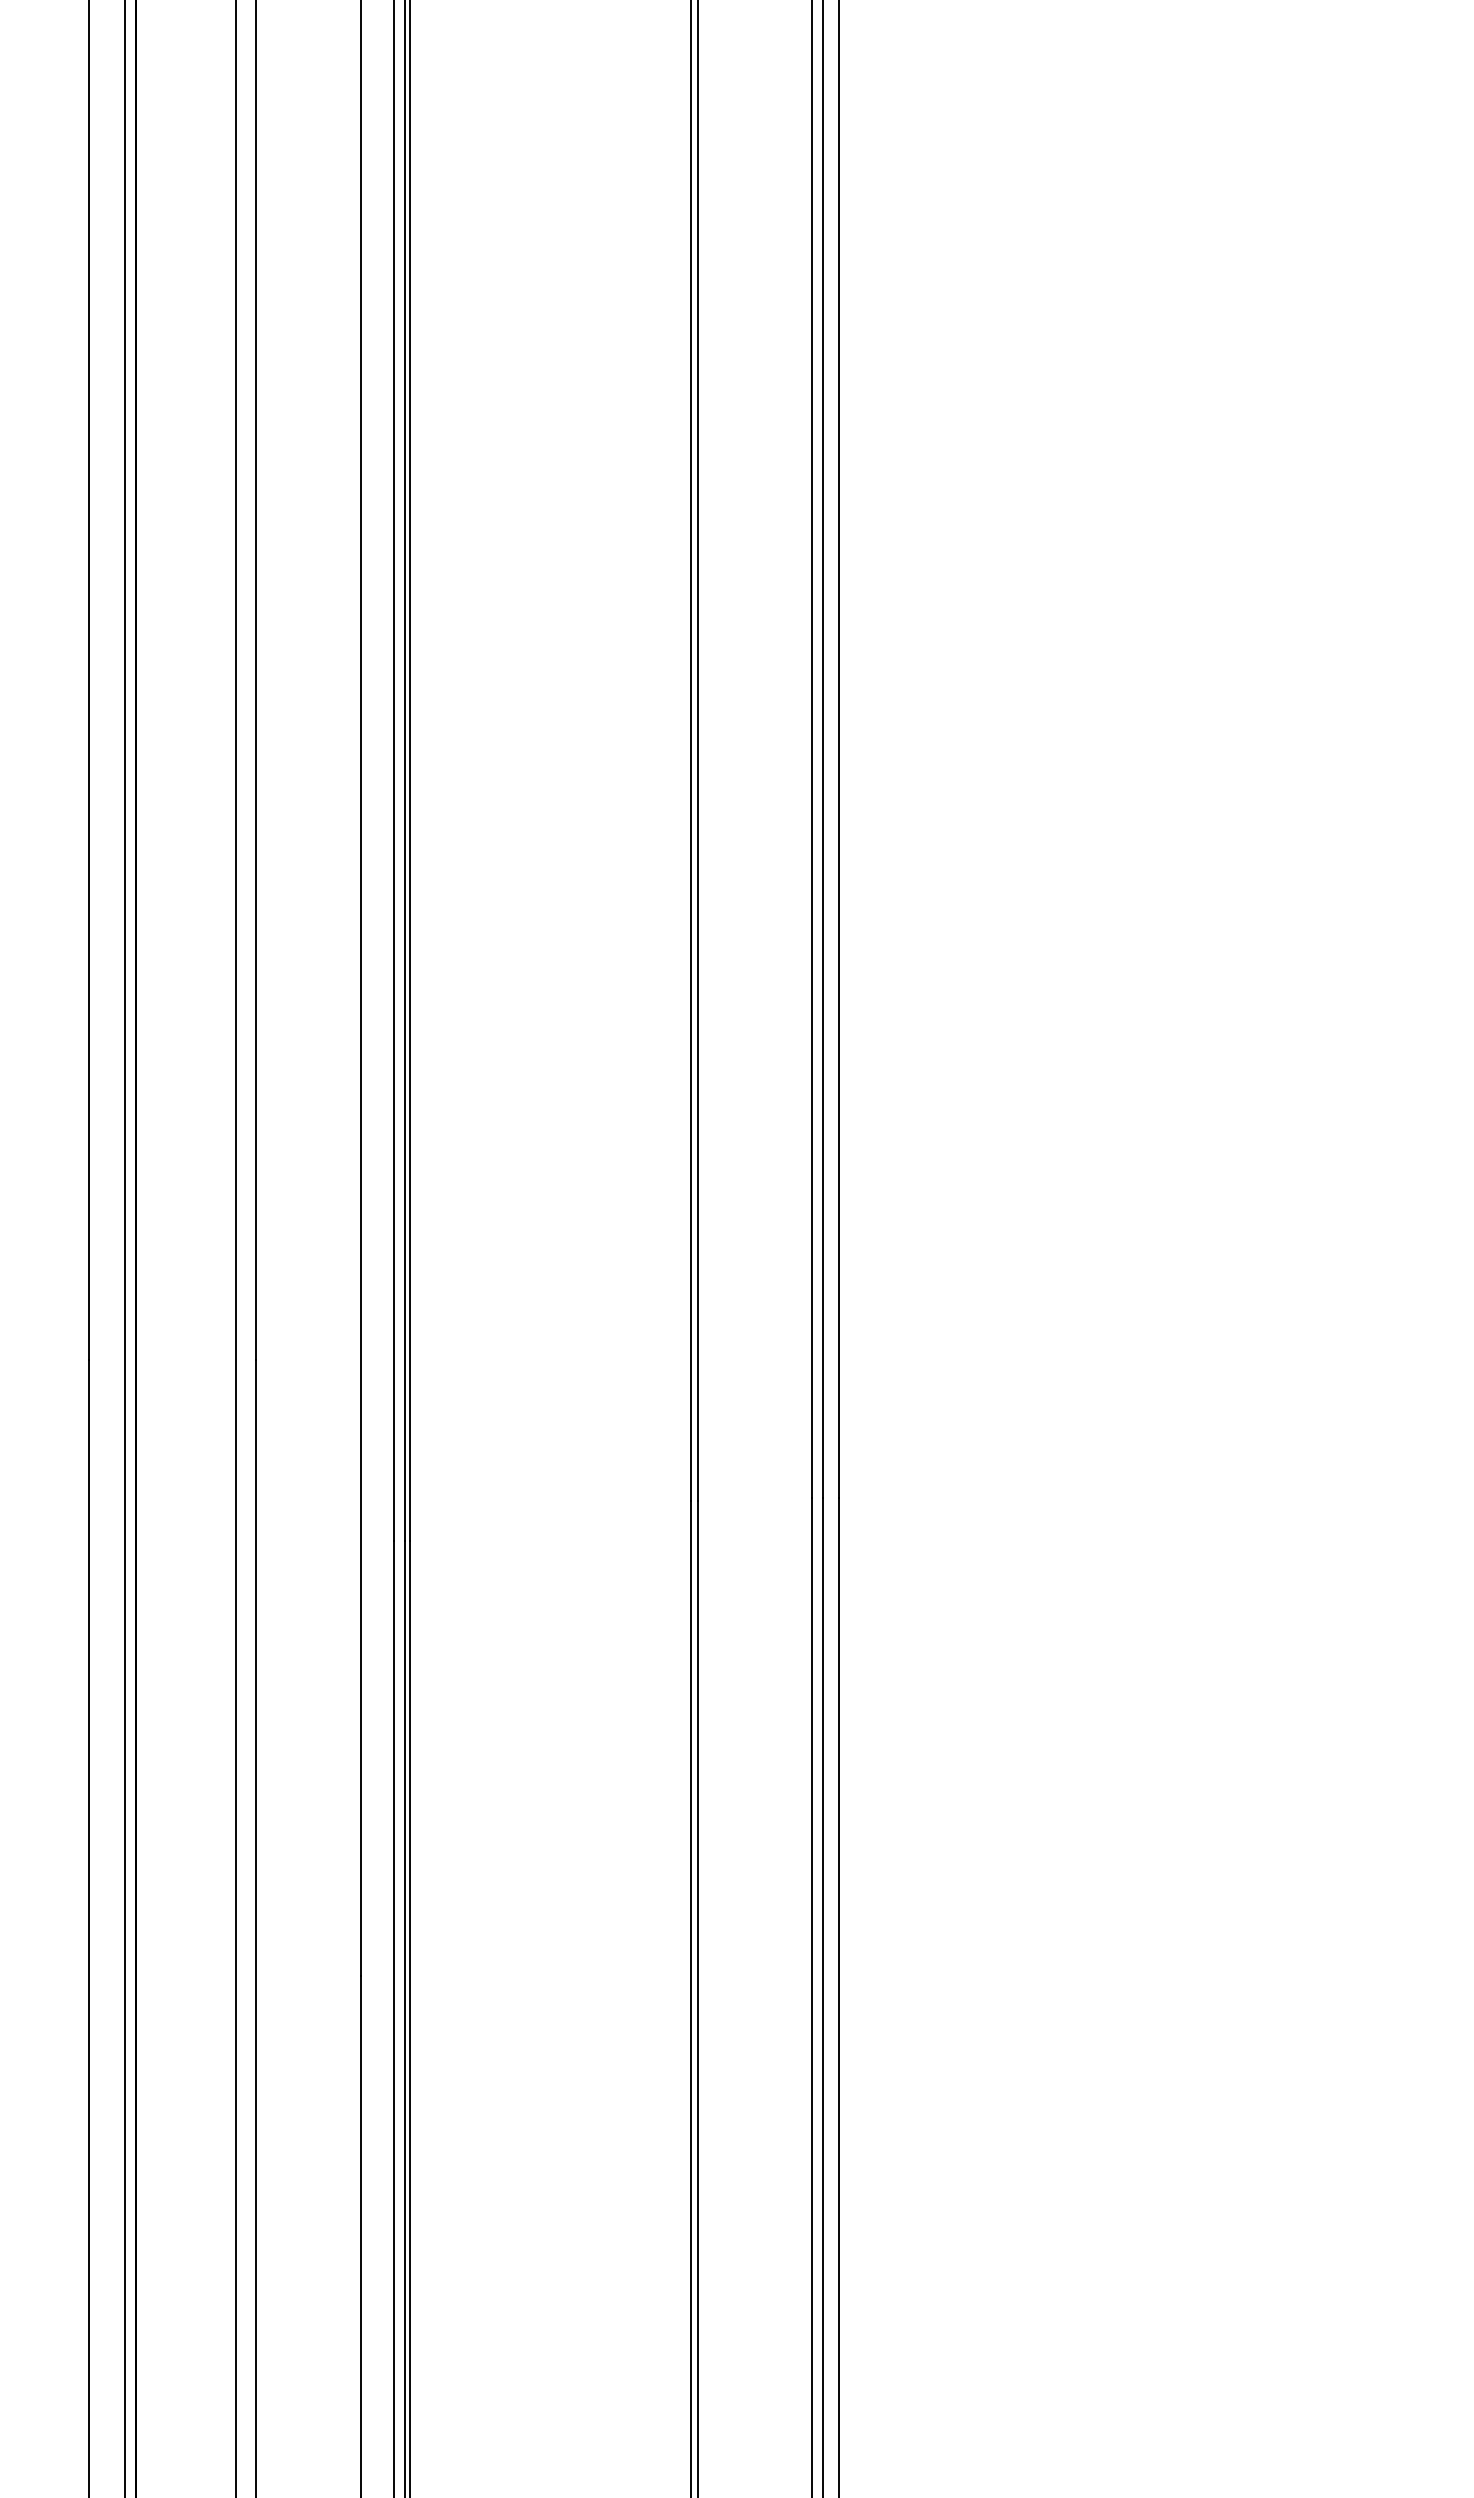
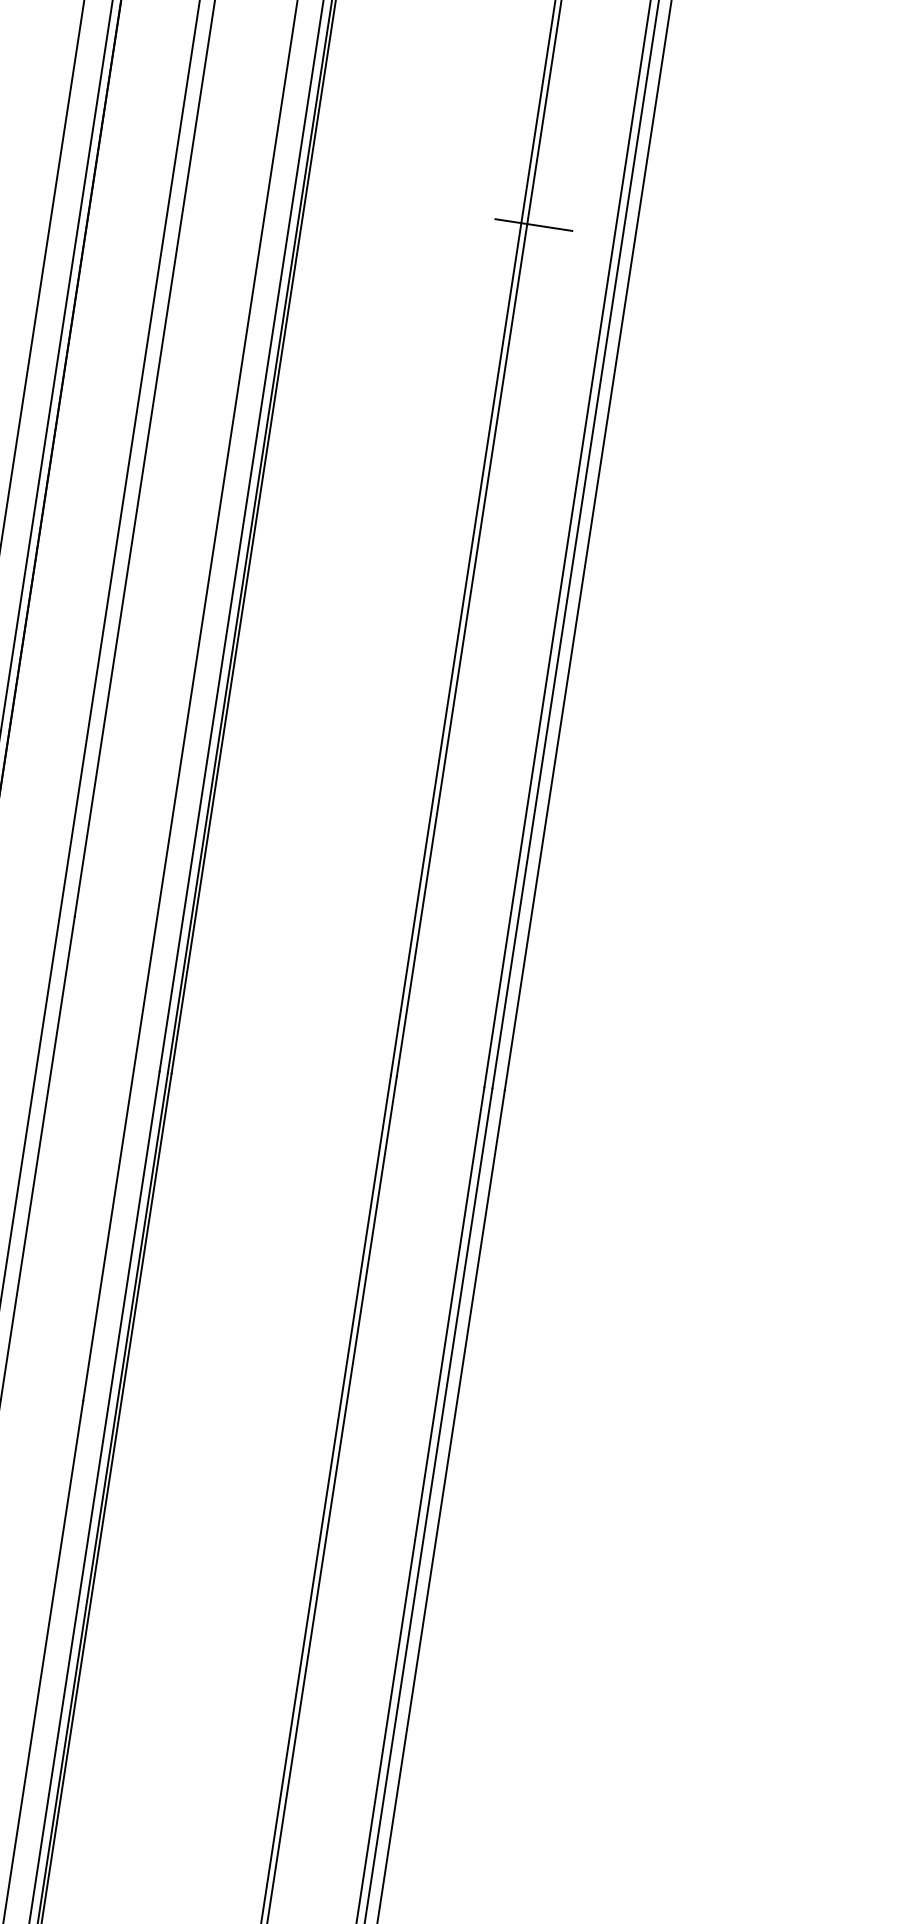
line: (706, 387) -> (533, 225), added

